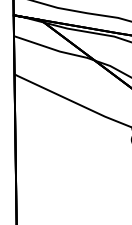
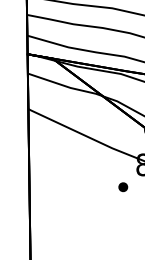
part: (116, 158) -> (123, 187), added

